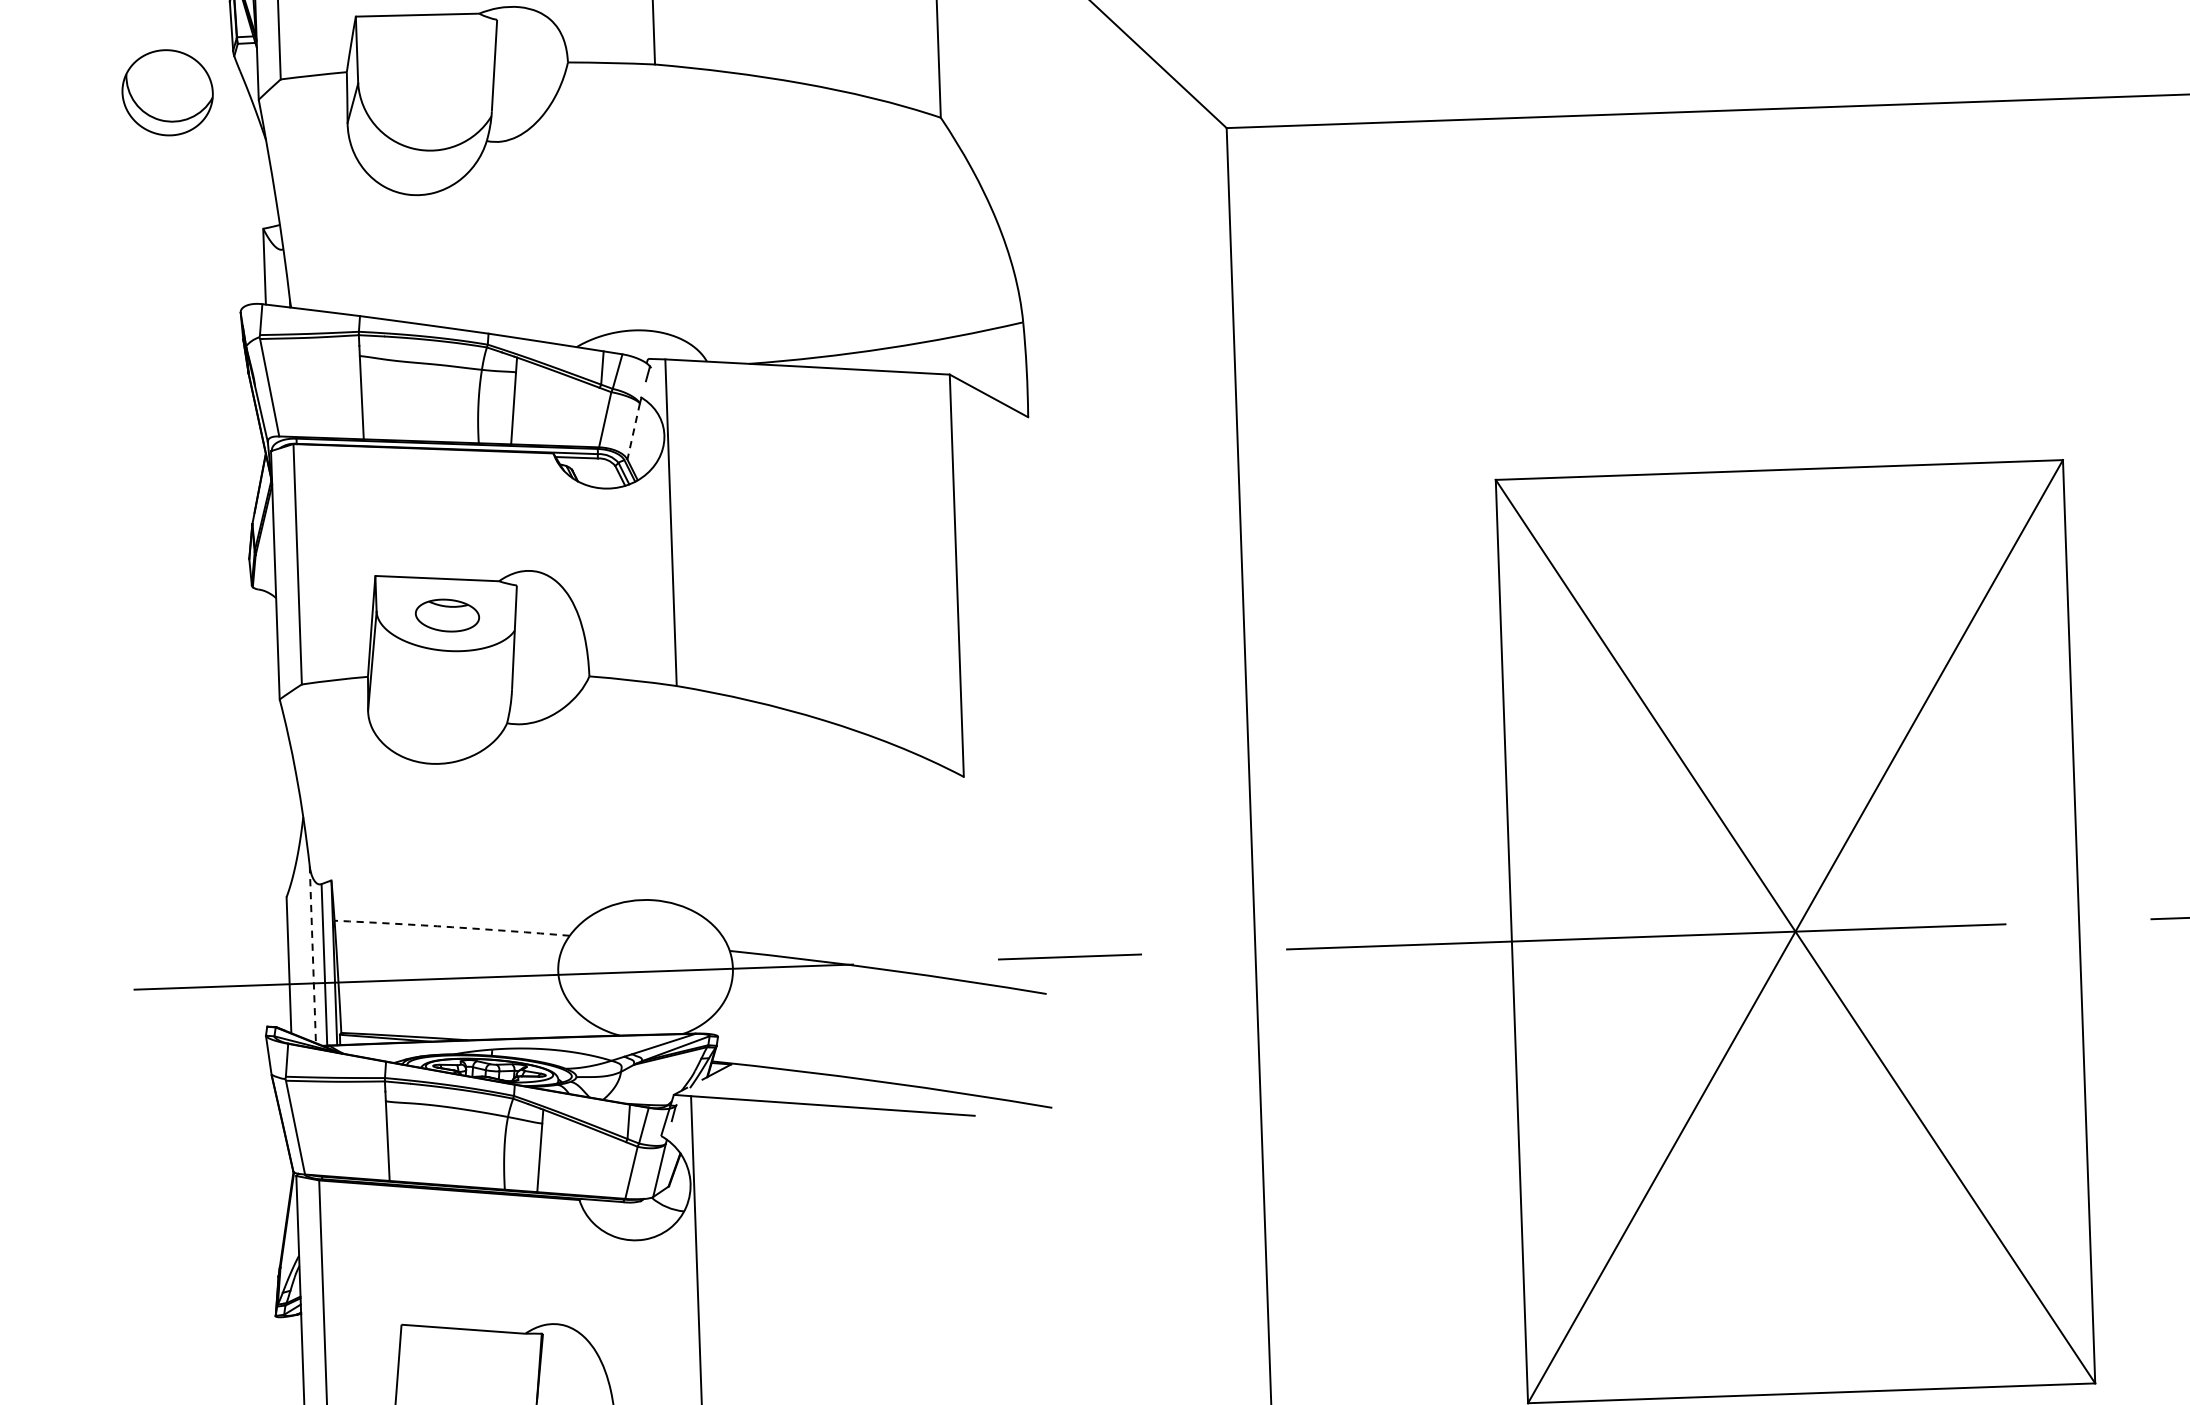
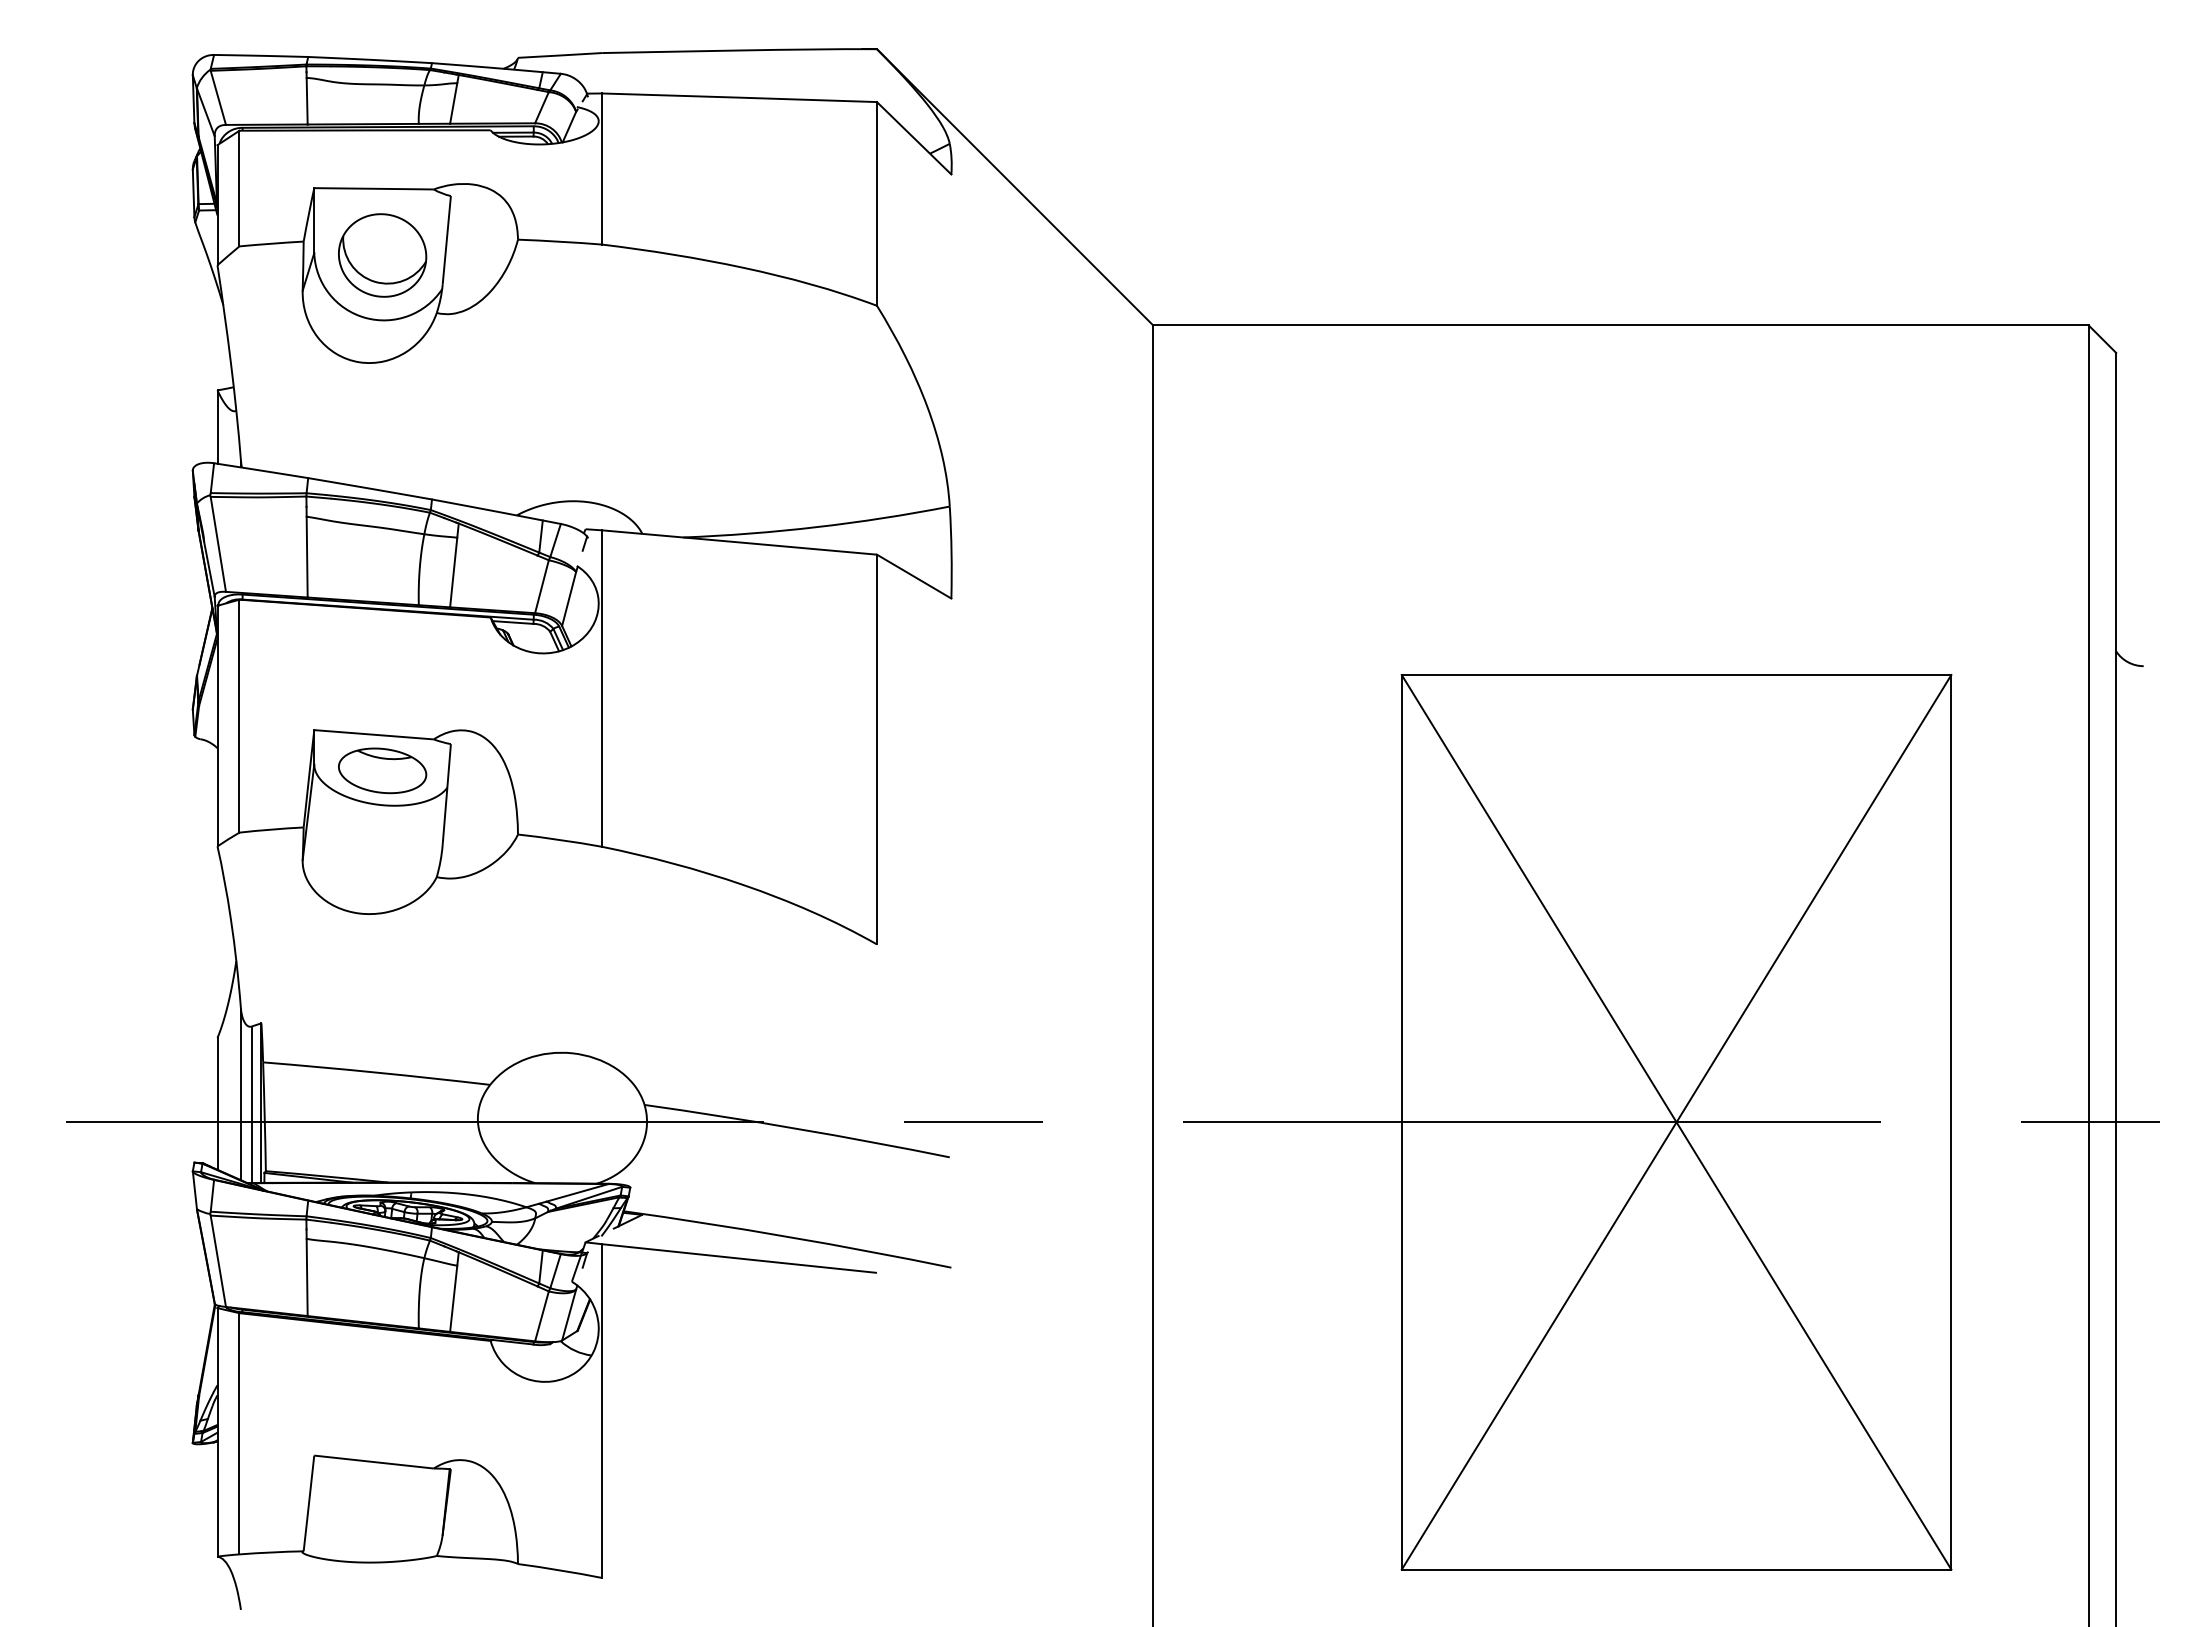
part: (167, 92) -> (382, 255), moved
line: (634, 430) -> (569, 598), dashed -> solid
part: (447, 615) -> (382, 770), size x1.43
arc: (451, 927) -> (376, 1072), dashed -> solid
line: (312, 954) -> (240, 1094), dashed -> solid

